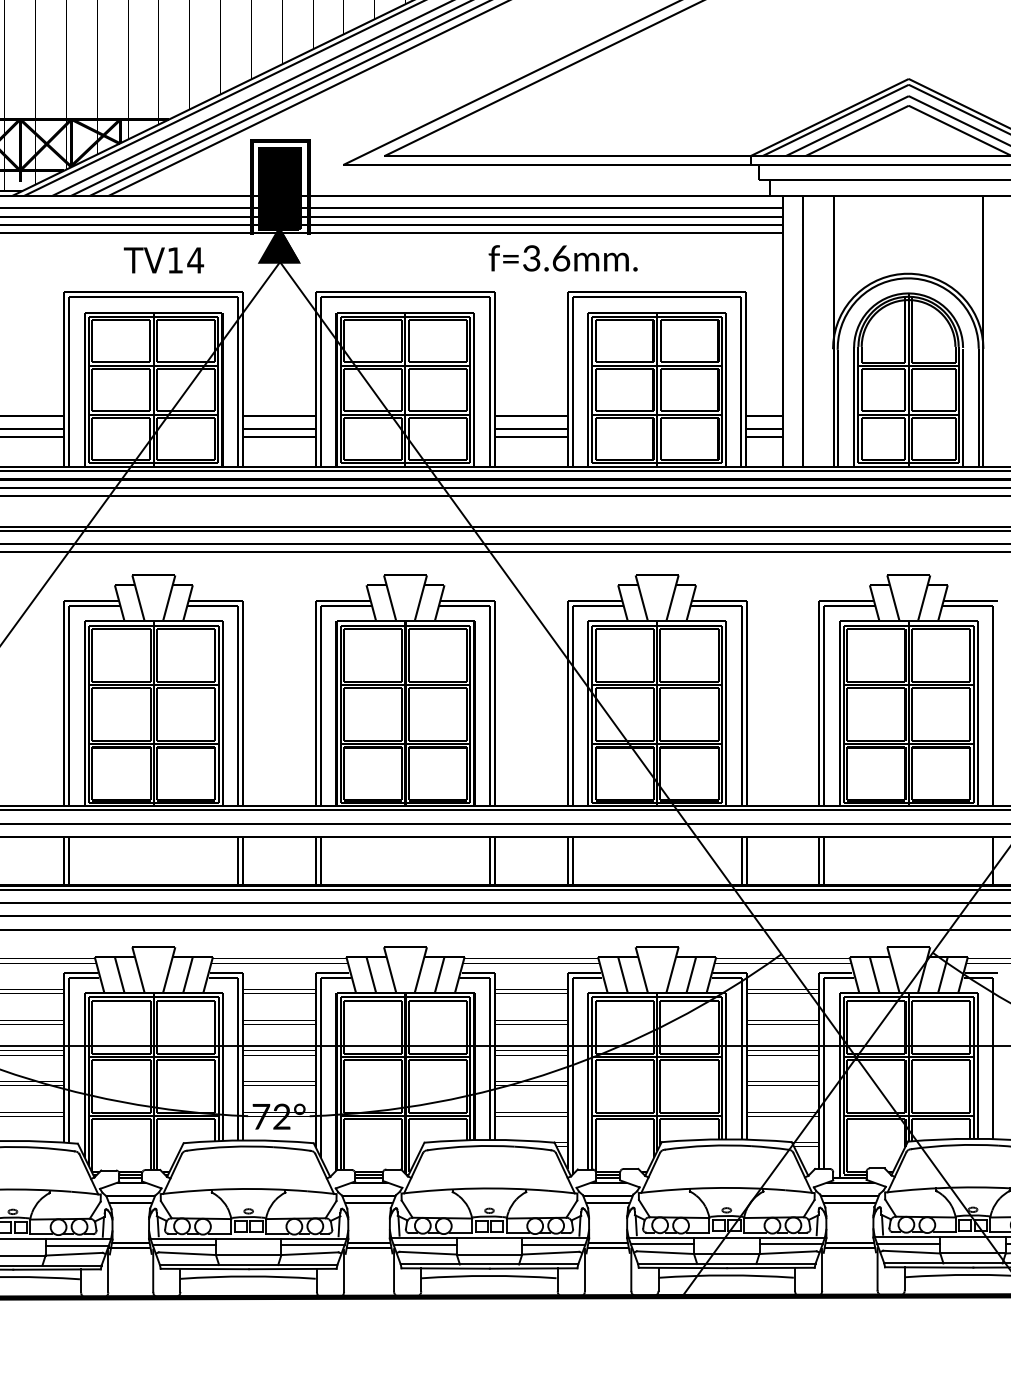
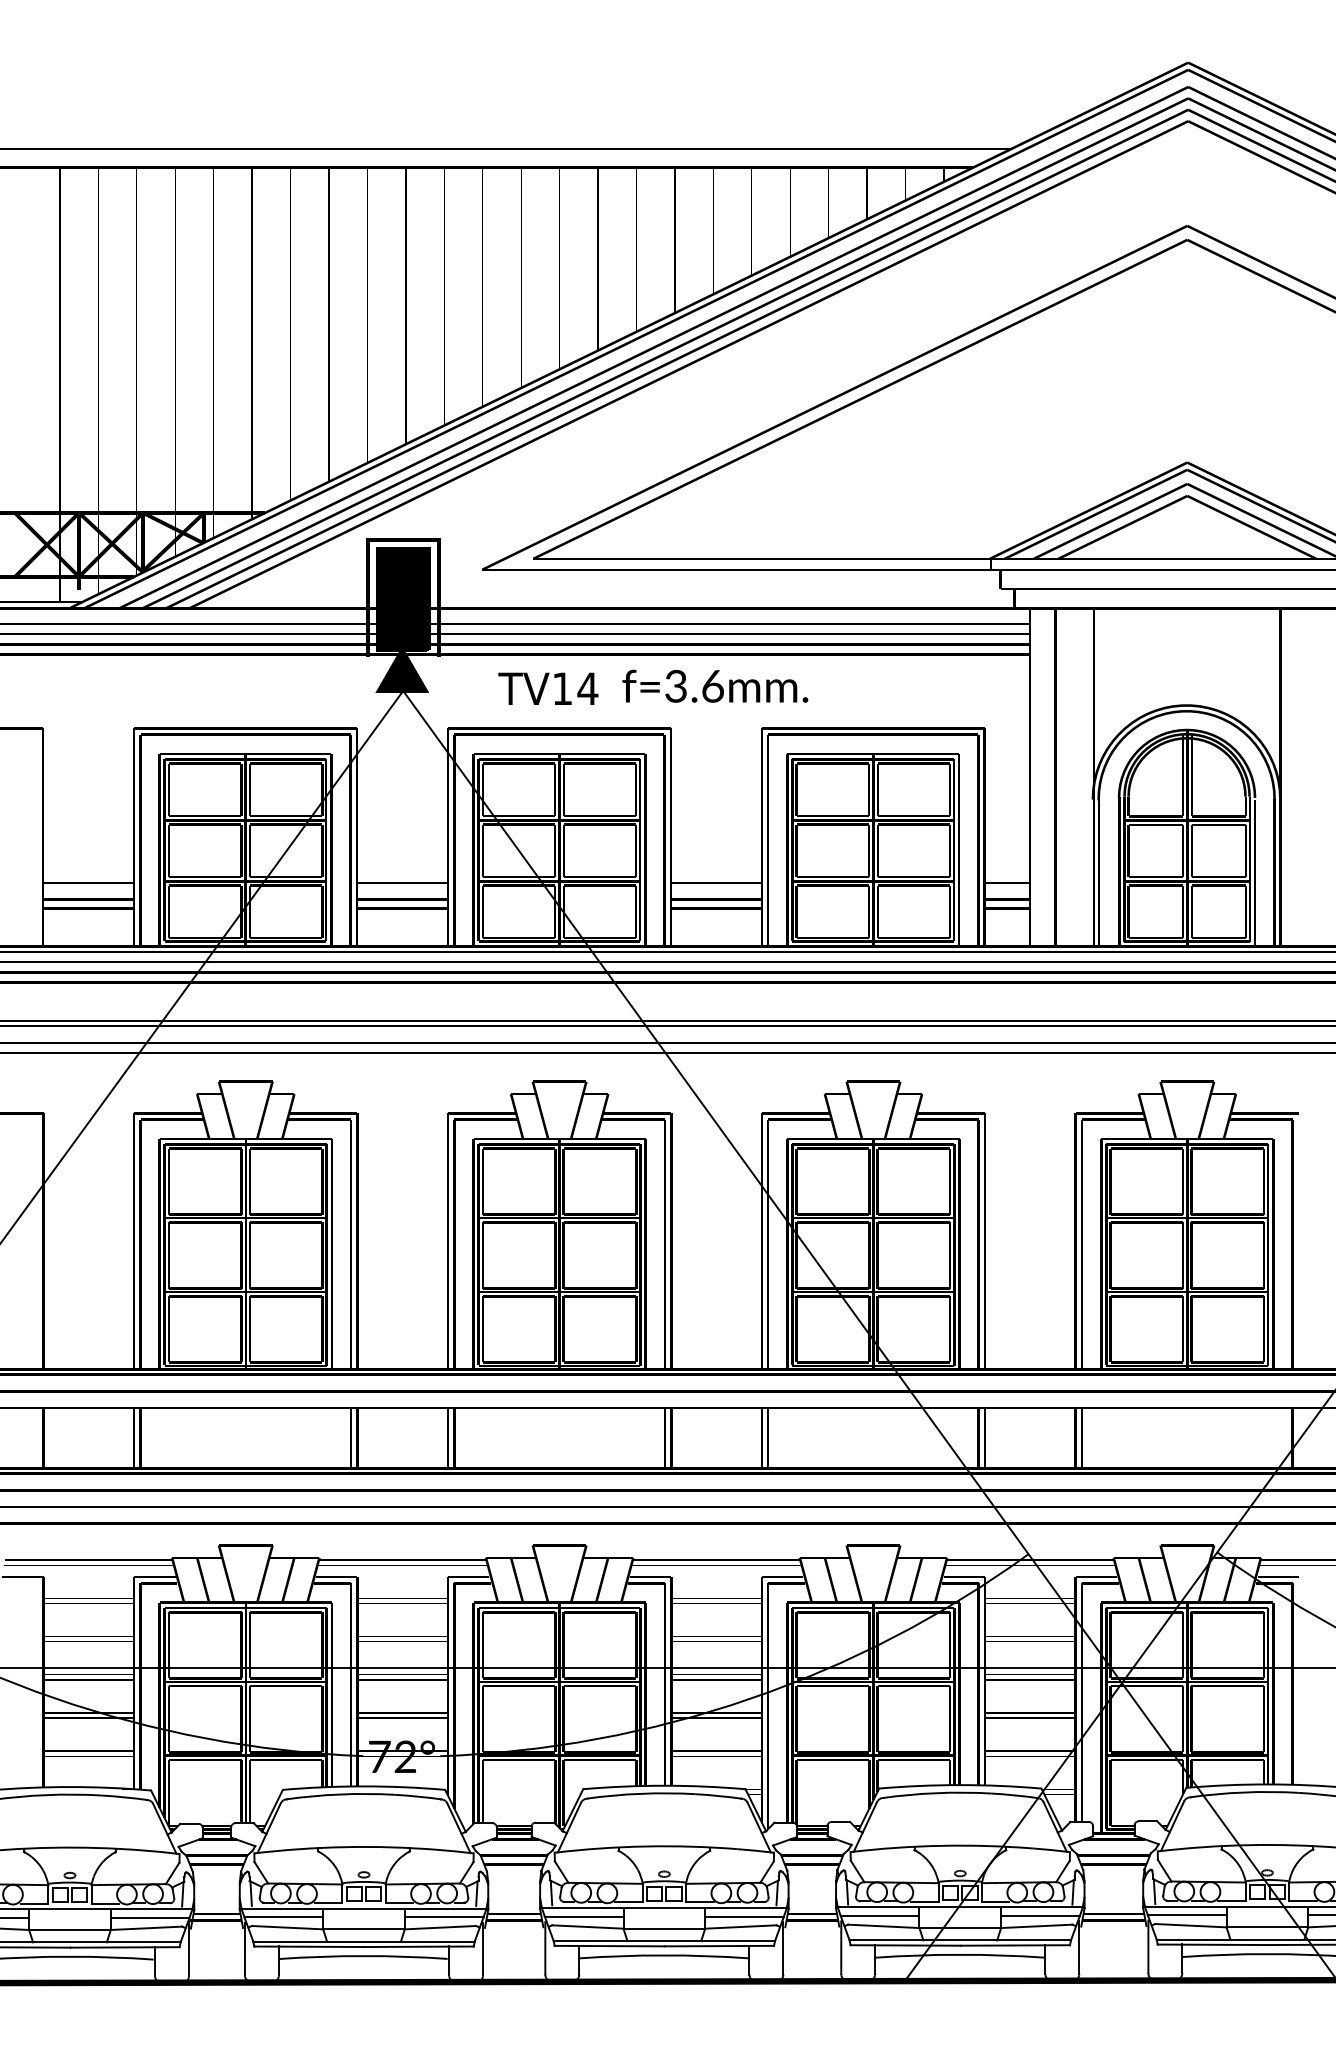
text: (563, 257) -> (715, 685), moved
text: (164, 260) -> (548, 688), moved

